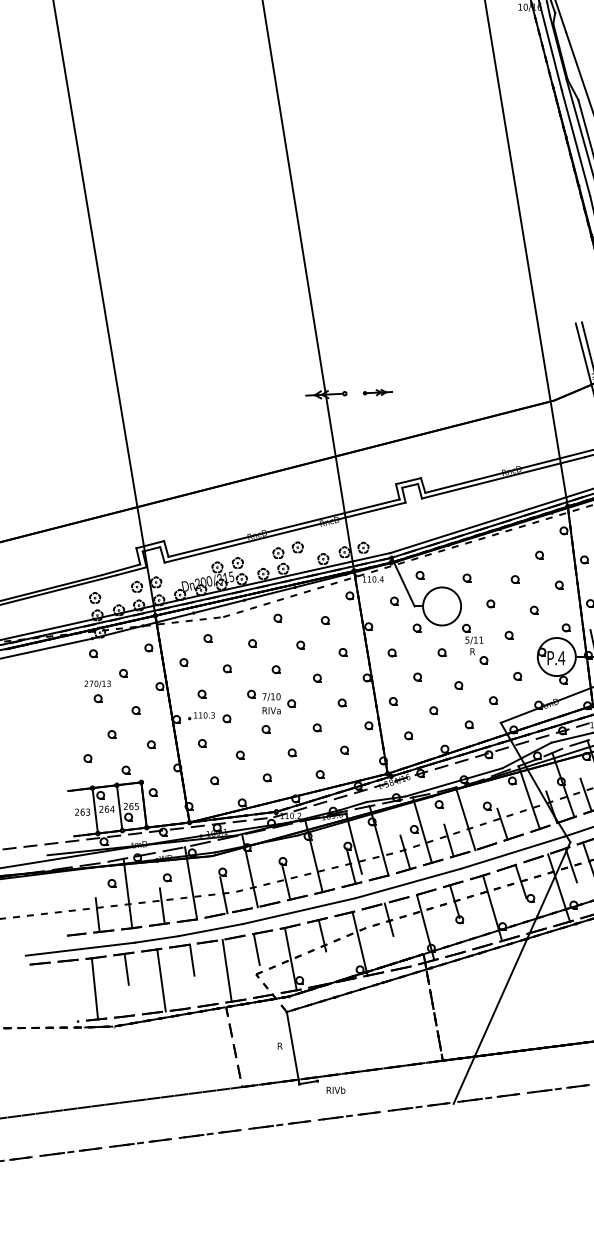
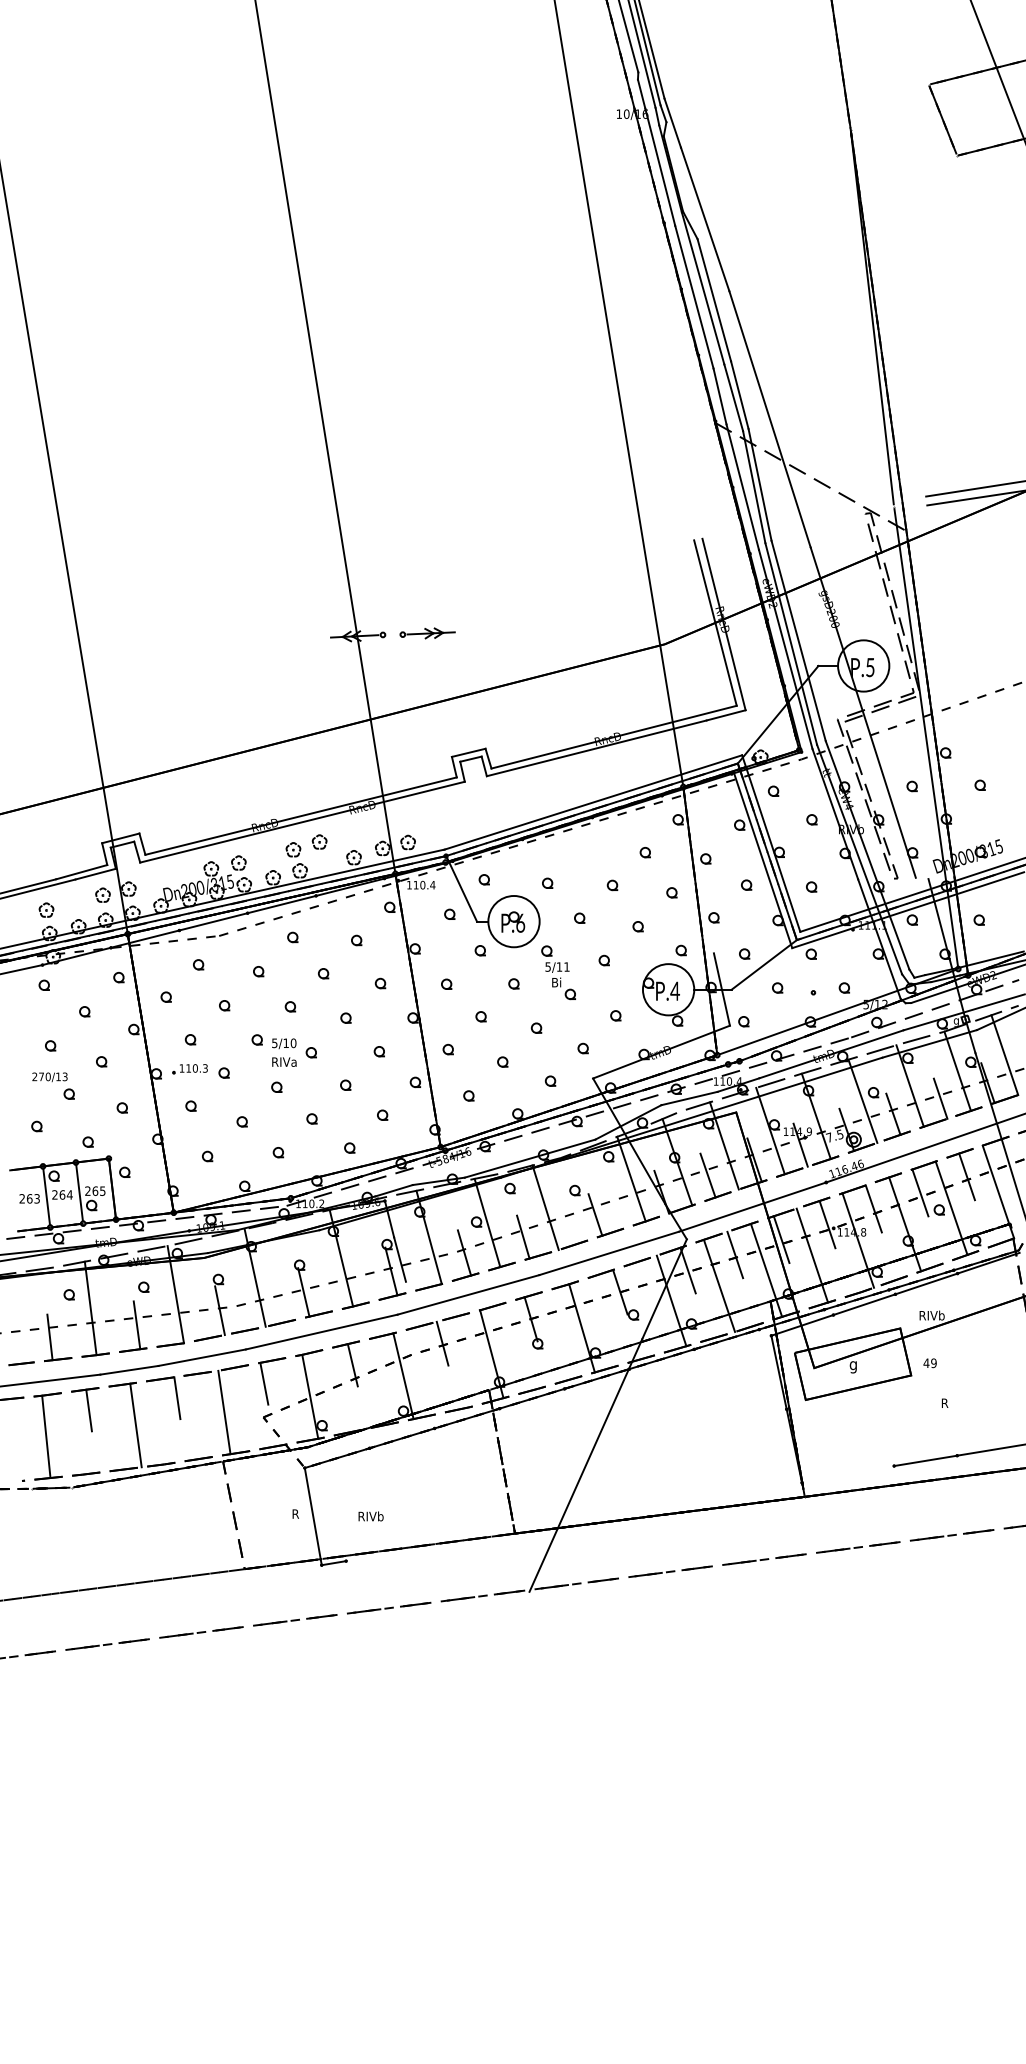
part: (377, 392) -> (427, 633), size x1.43
part: (441, 606) -> (513, 921), added
text: (474, 651) -> (557, 982), R -> Bi
text: (97, 684) -> (49, 1077), moved
text: (264, 696) -> (274, 1043), 7/10 -> 5/10
text: (335, 1090) -> (370, 1516), moved

